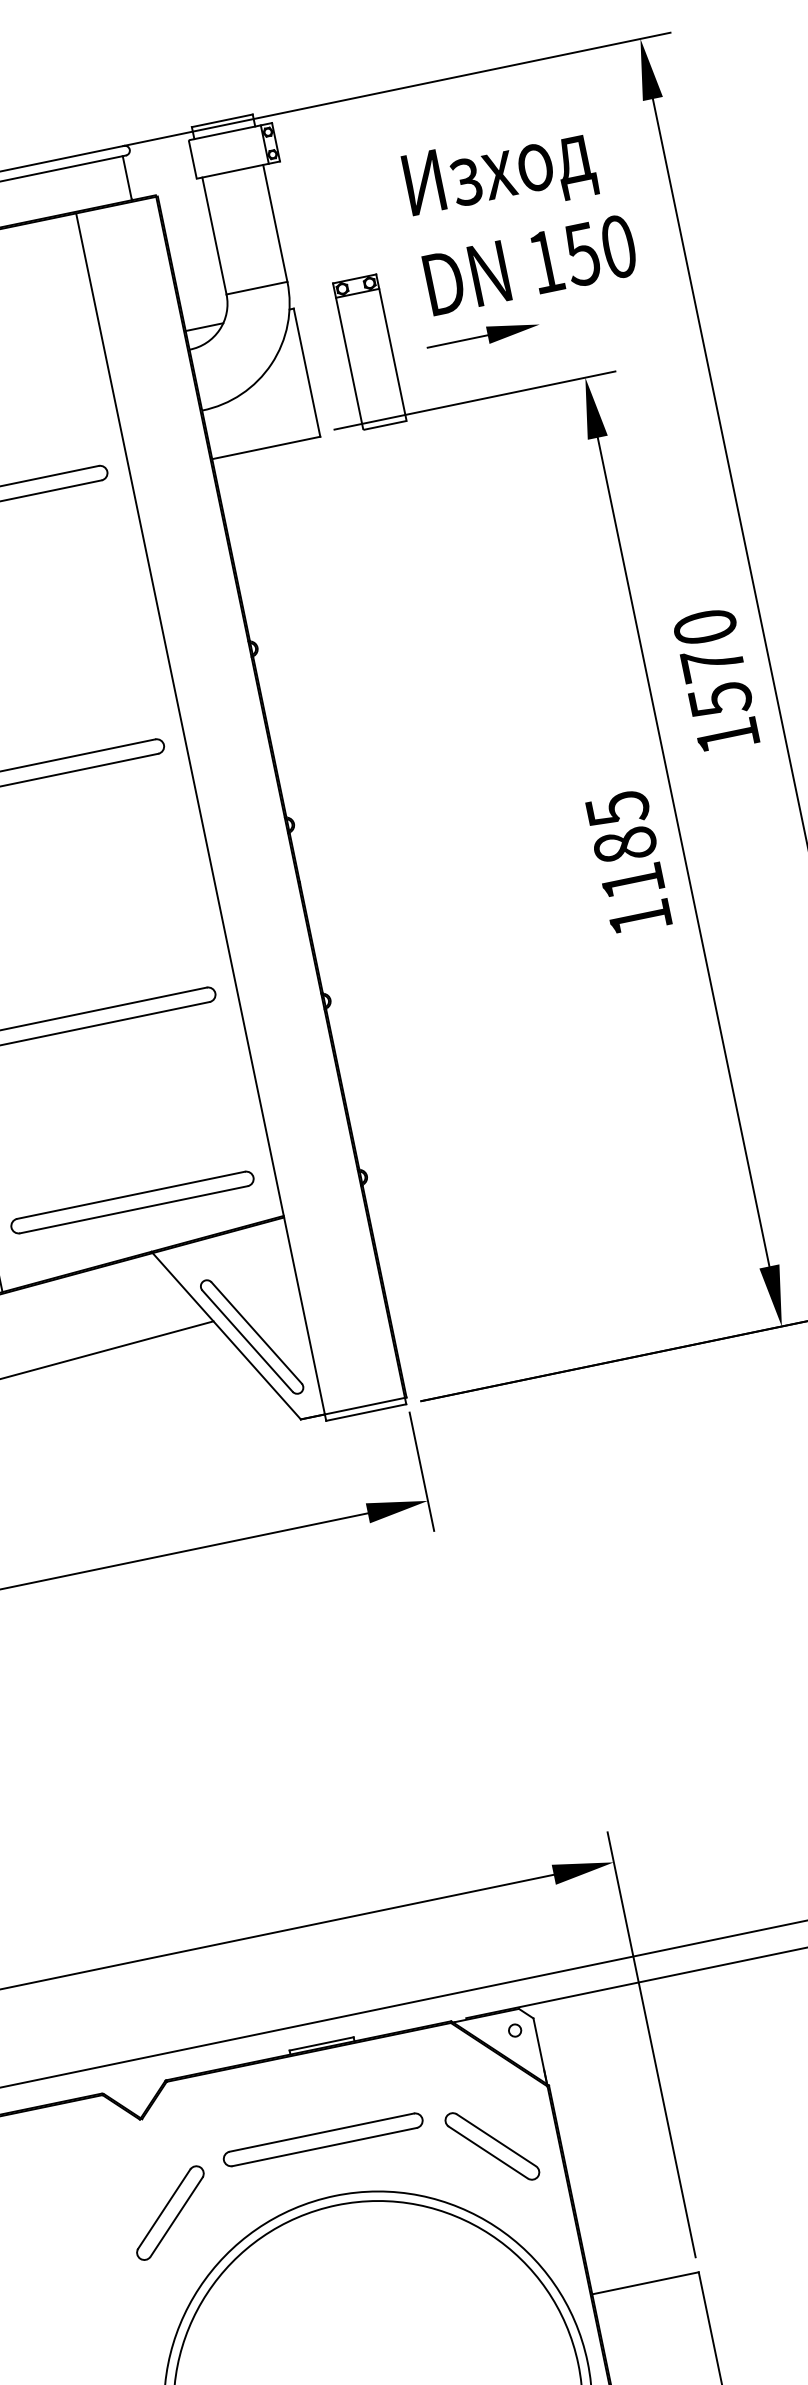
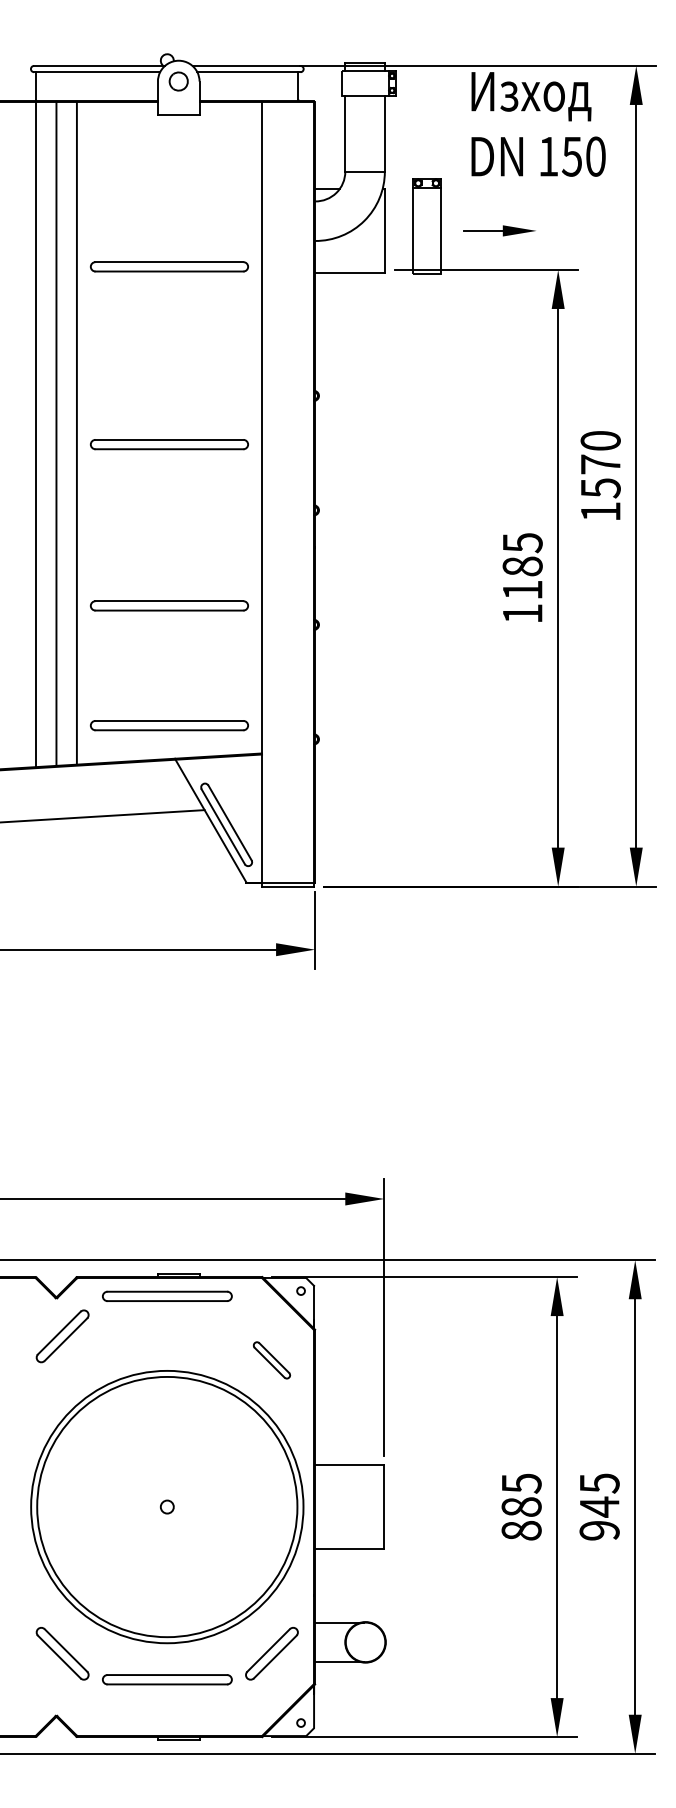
text: (520, 215) -> (538, 124), moved
part: (323, 2138) -> (167, 1295), moved
part: (491, 2146) -> (271, 1360), size x0.7
part: (170, 2213) -> (62, 1336), moved

